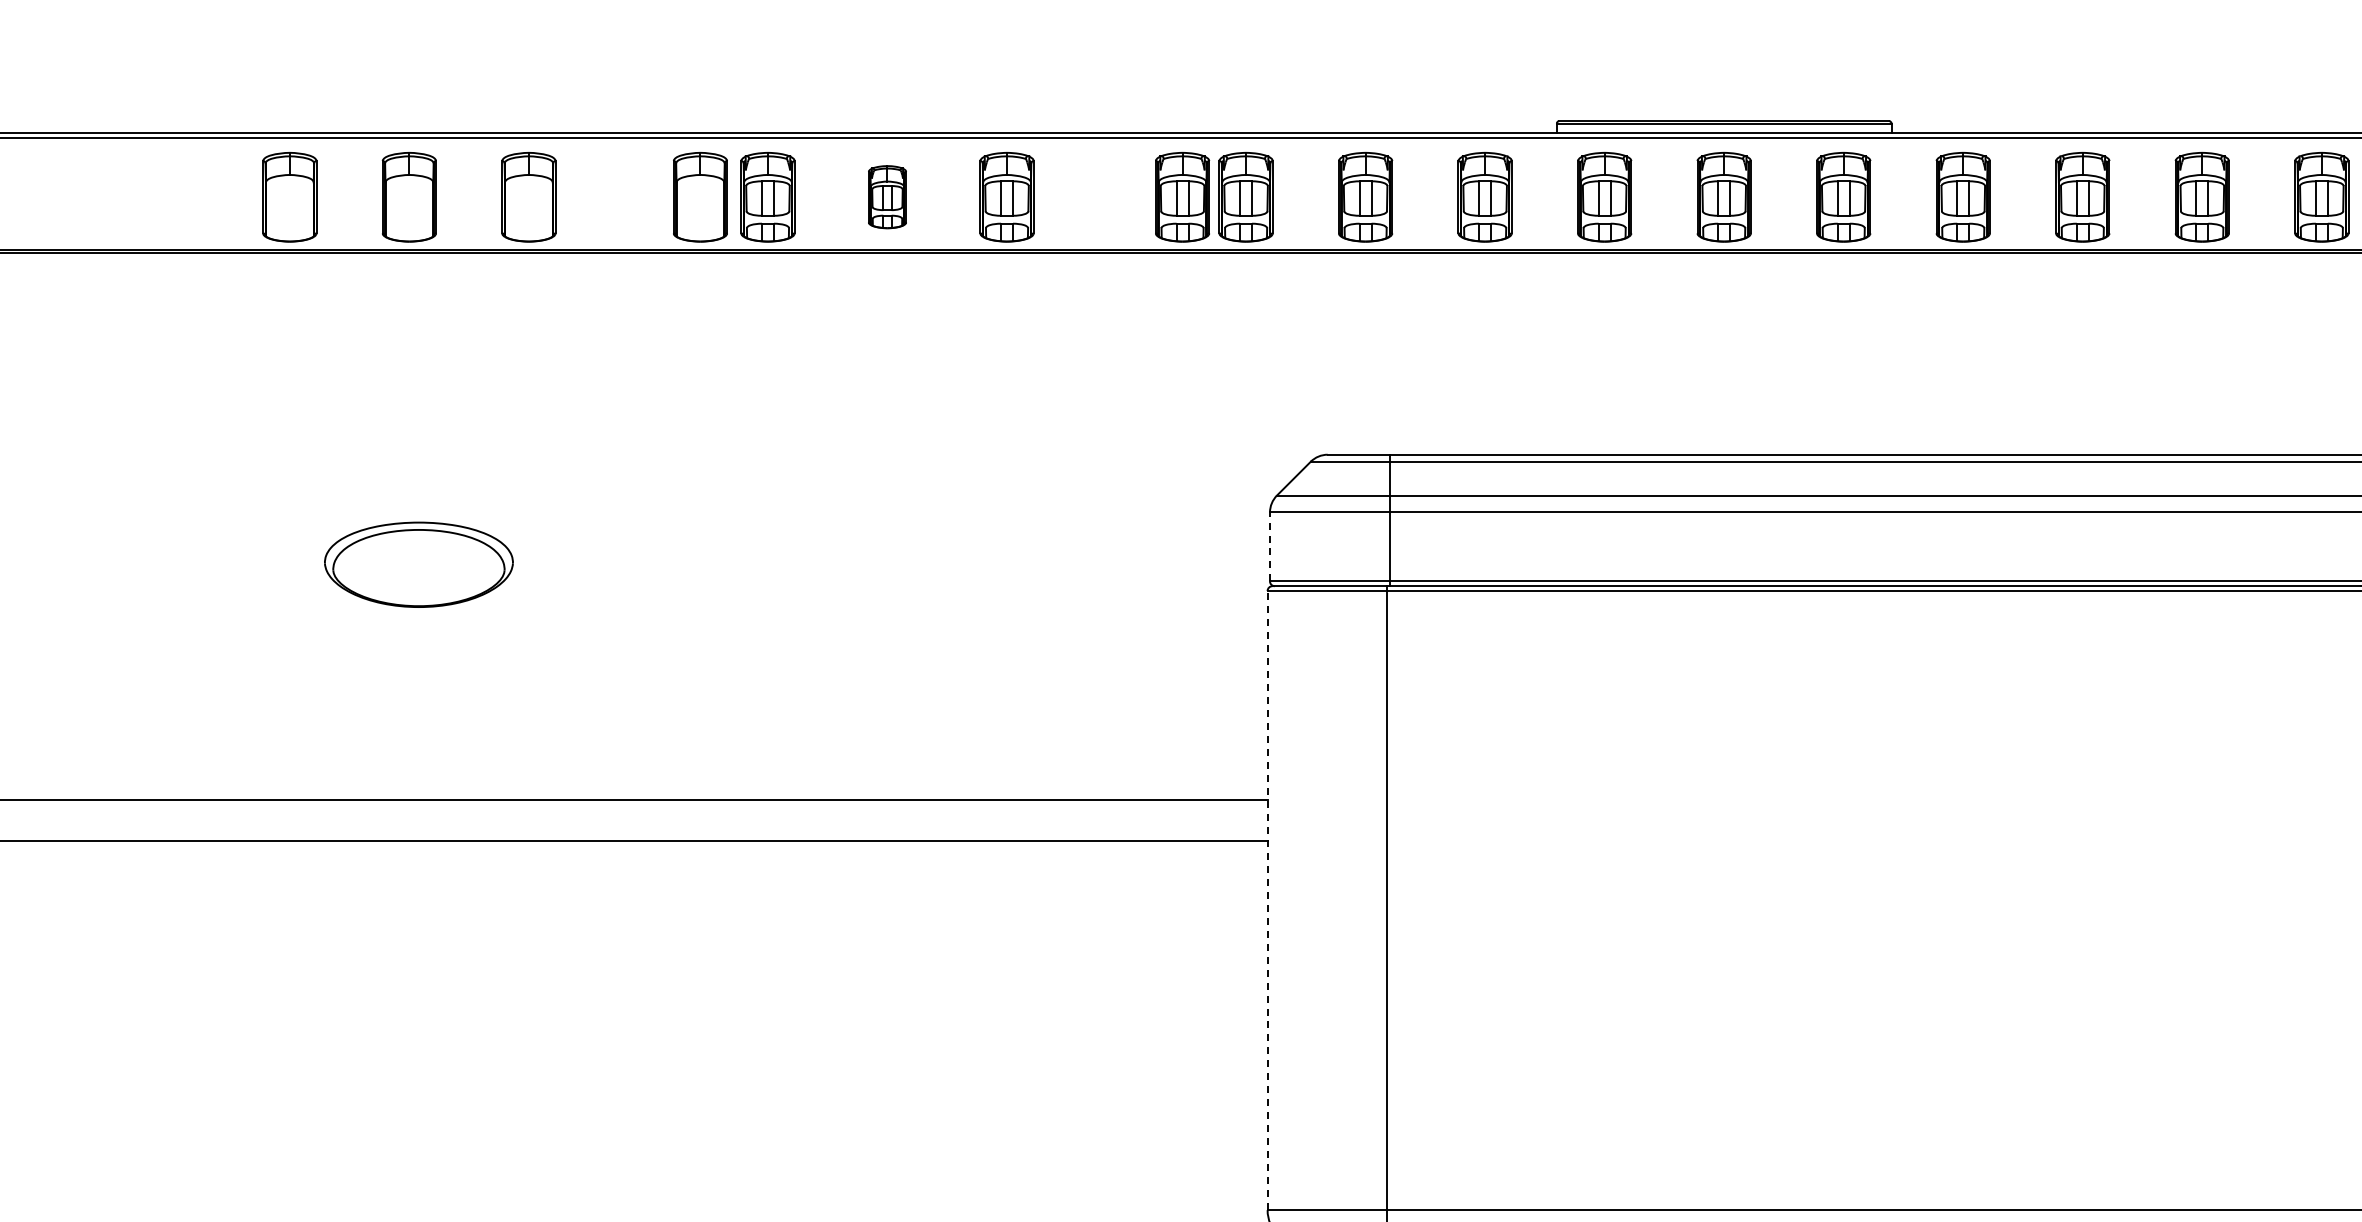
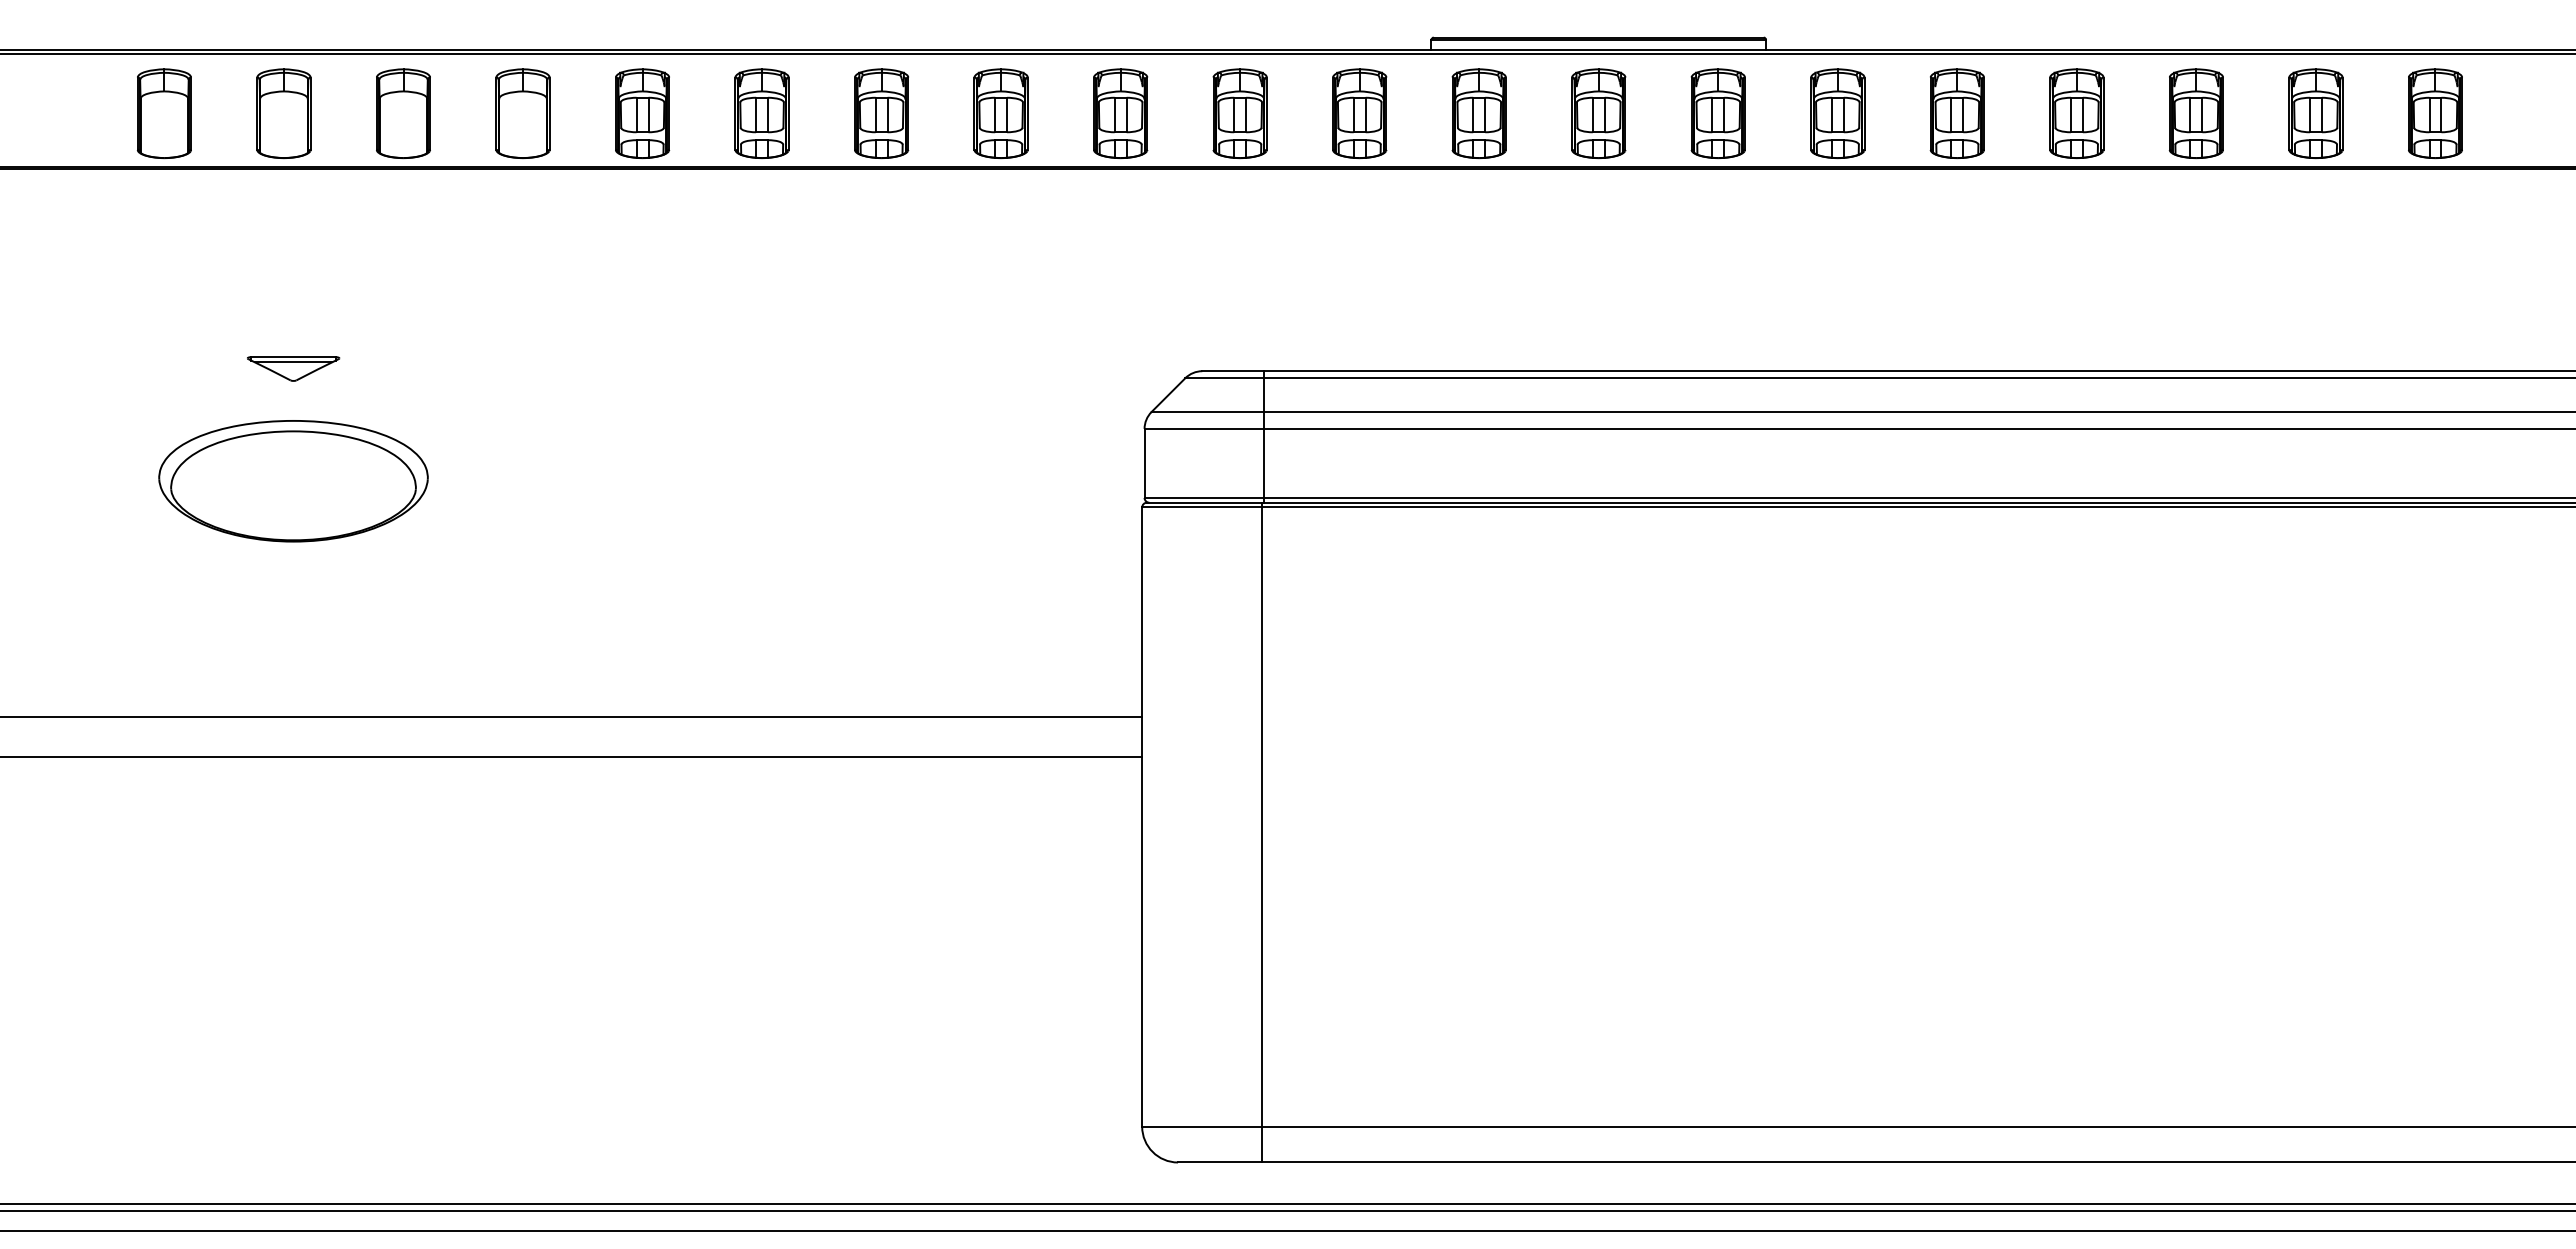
part: (699, 197) -> (522, 113), moved
part: (886, 197) -> (761, 113), size x1.43
part: (1181, 197) -> (1000, 113), moved
part: (418, 452) -> (293, 368), added
line: (1269, 546) -> (1144, 462), dashed -> solid
part: (418, 565) -> (293, 481), size x1.43
line: (1267, 901) -> (1142, 817), dashed -> solid

